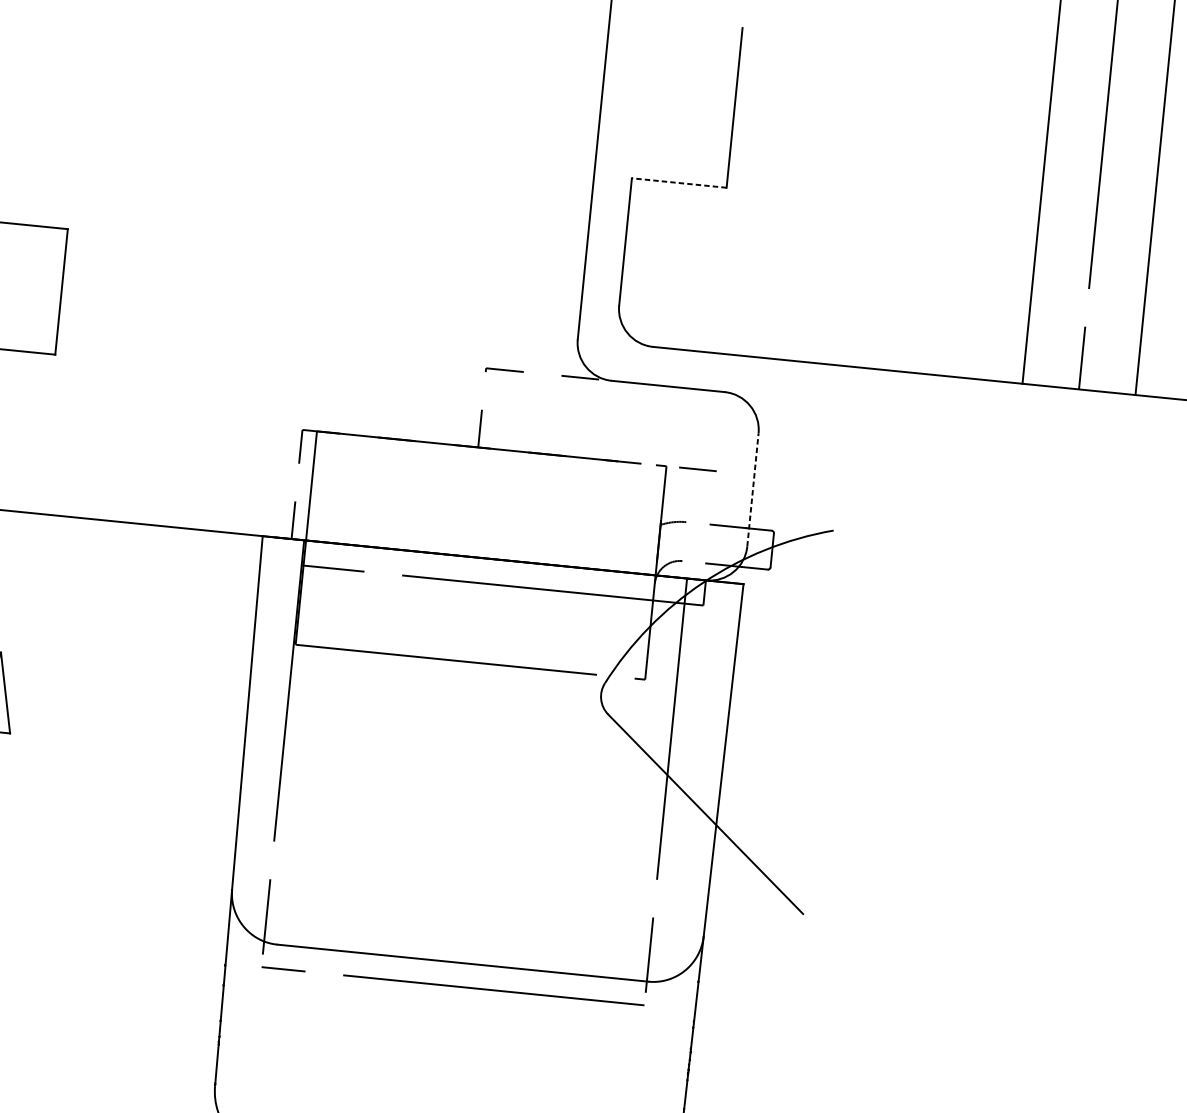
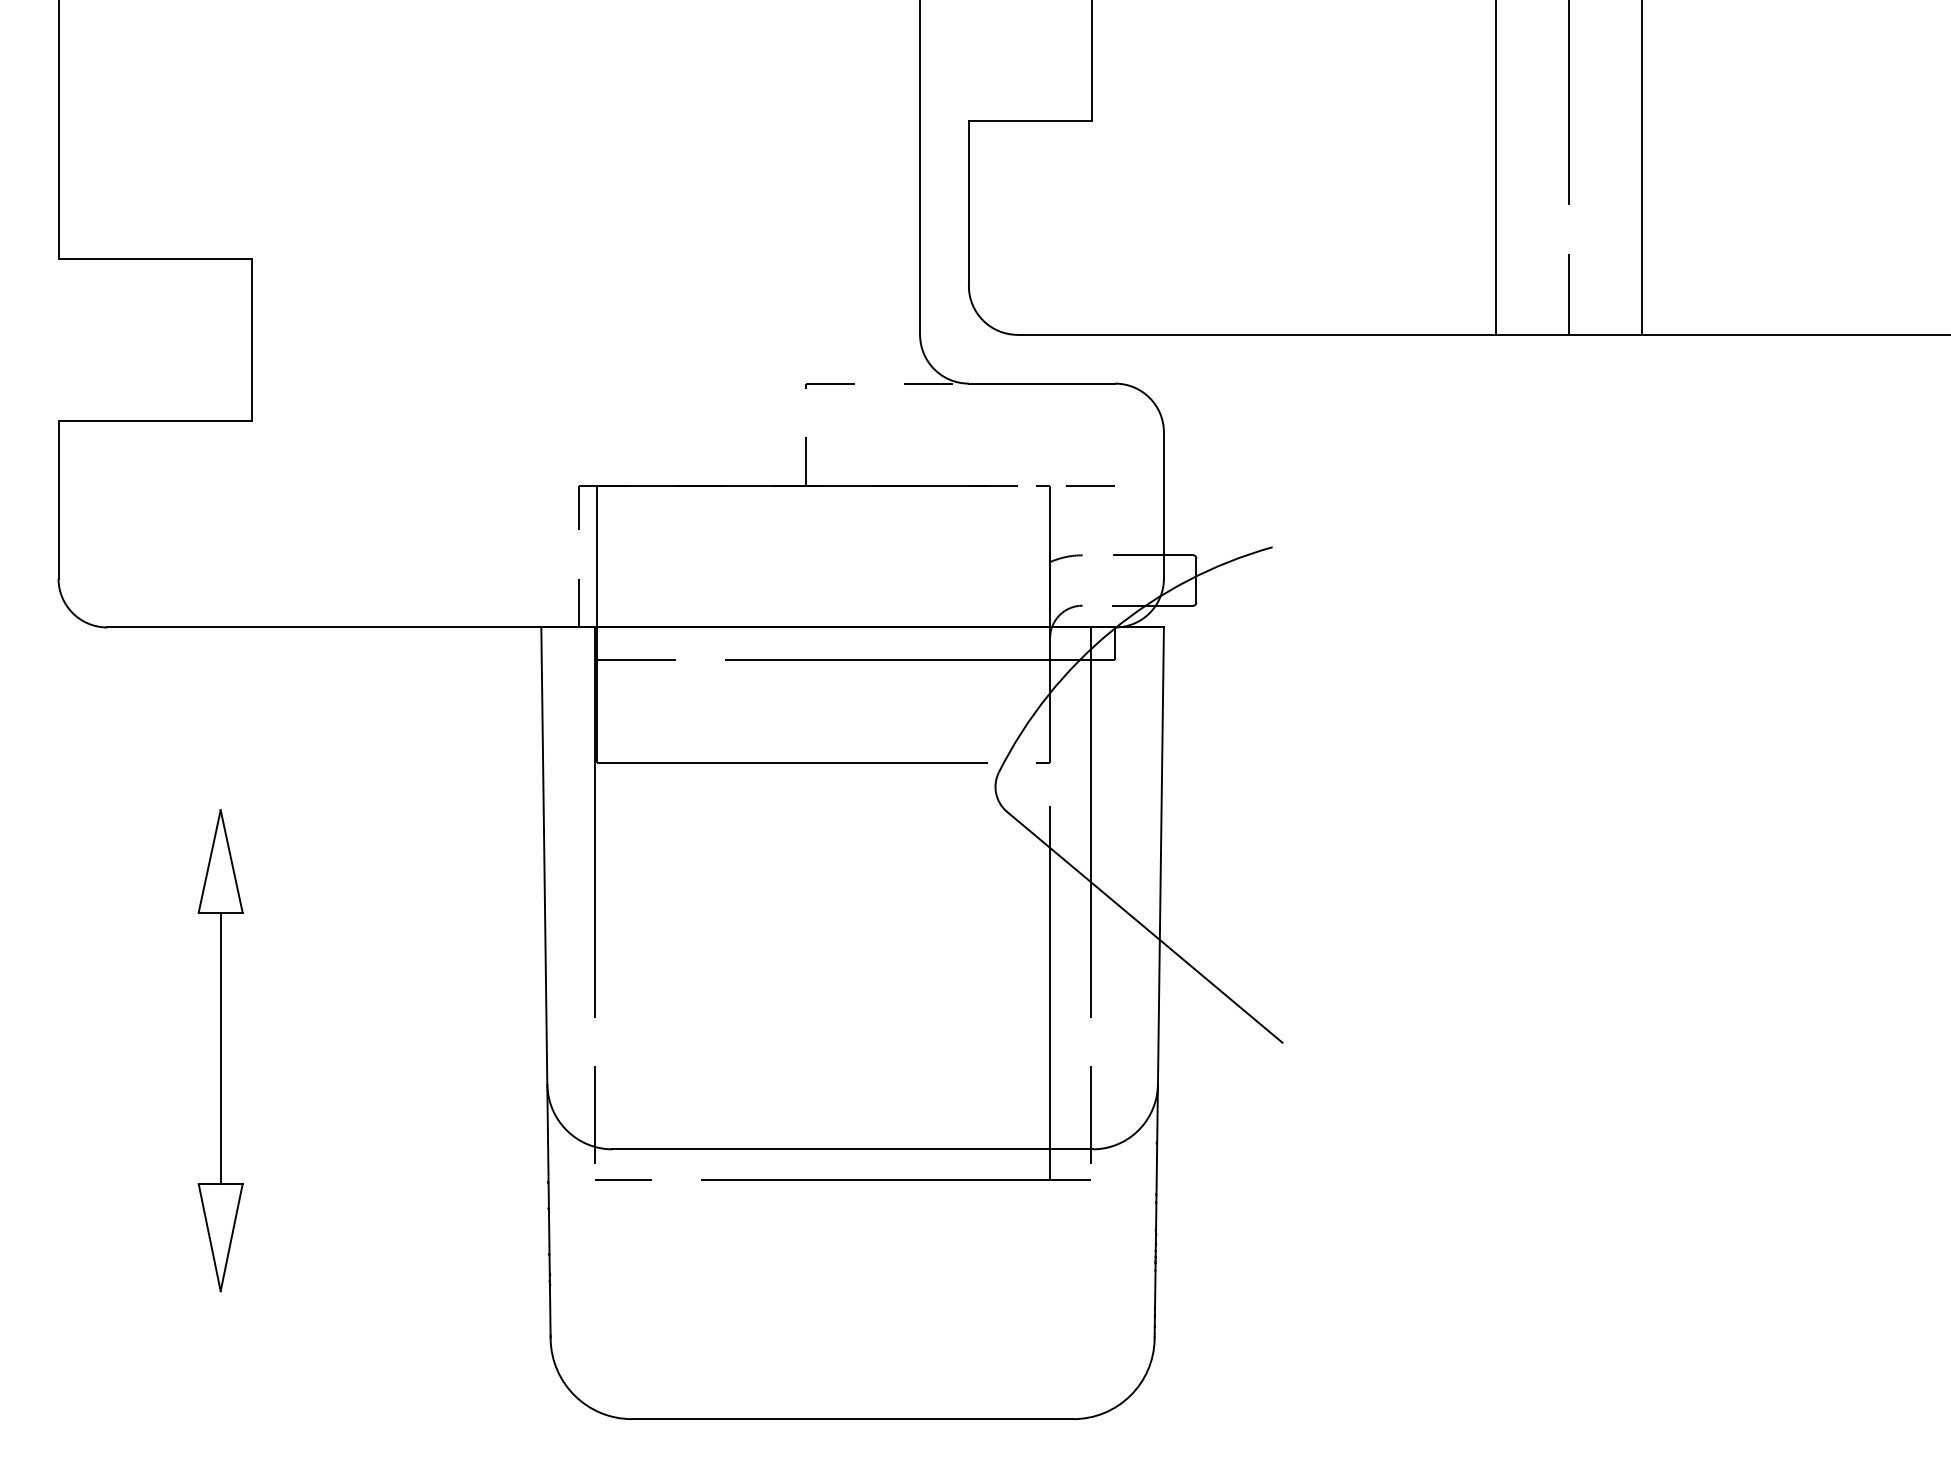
line: (678, 183) -> (1029, 121), dashed -> solid
line: (752, 489) -> (1163, 505), dashed -> solid
line: (627, 857) -> (1050, 992), added

